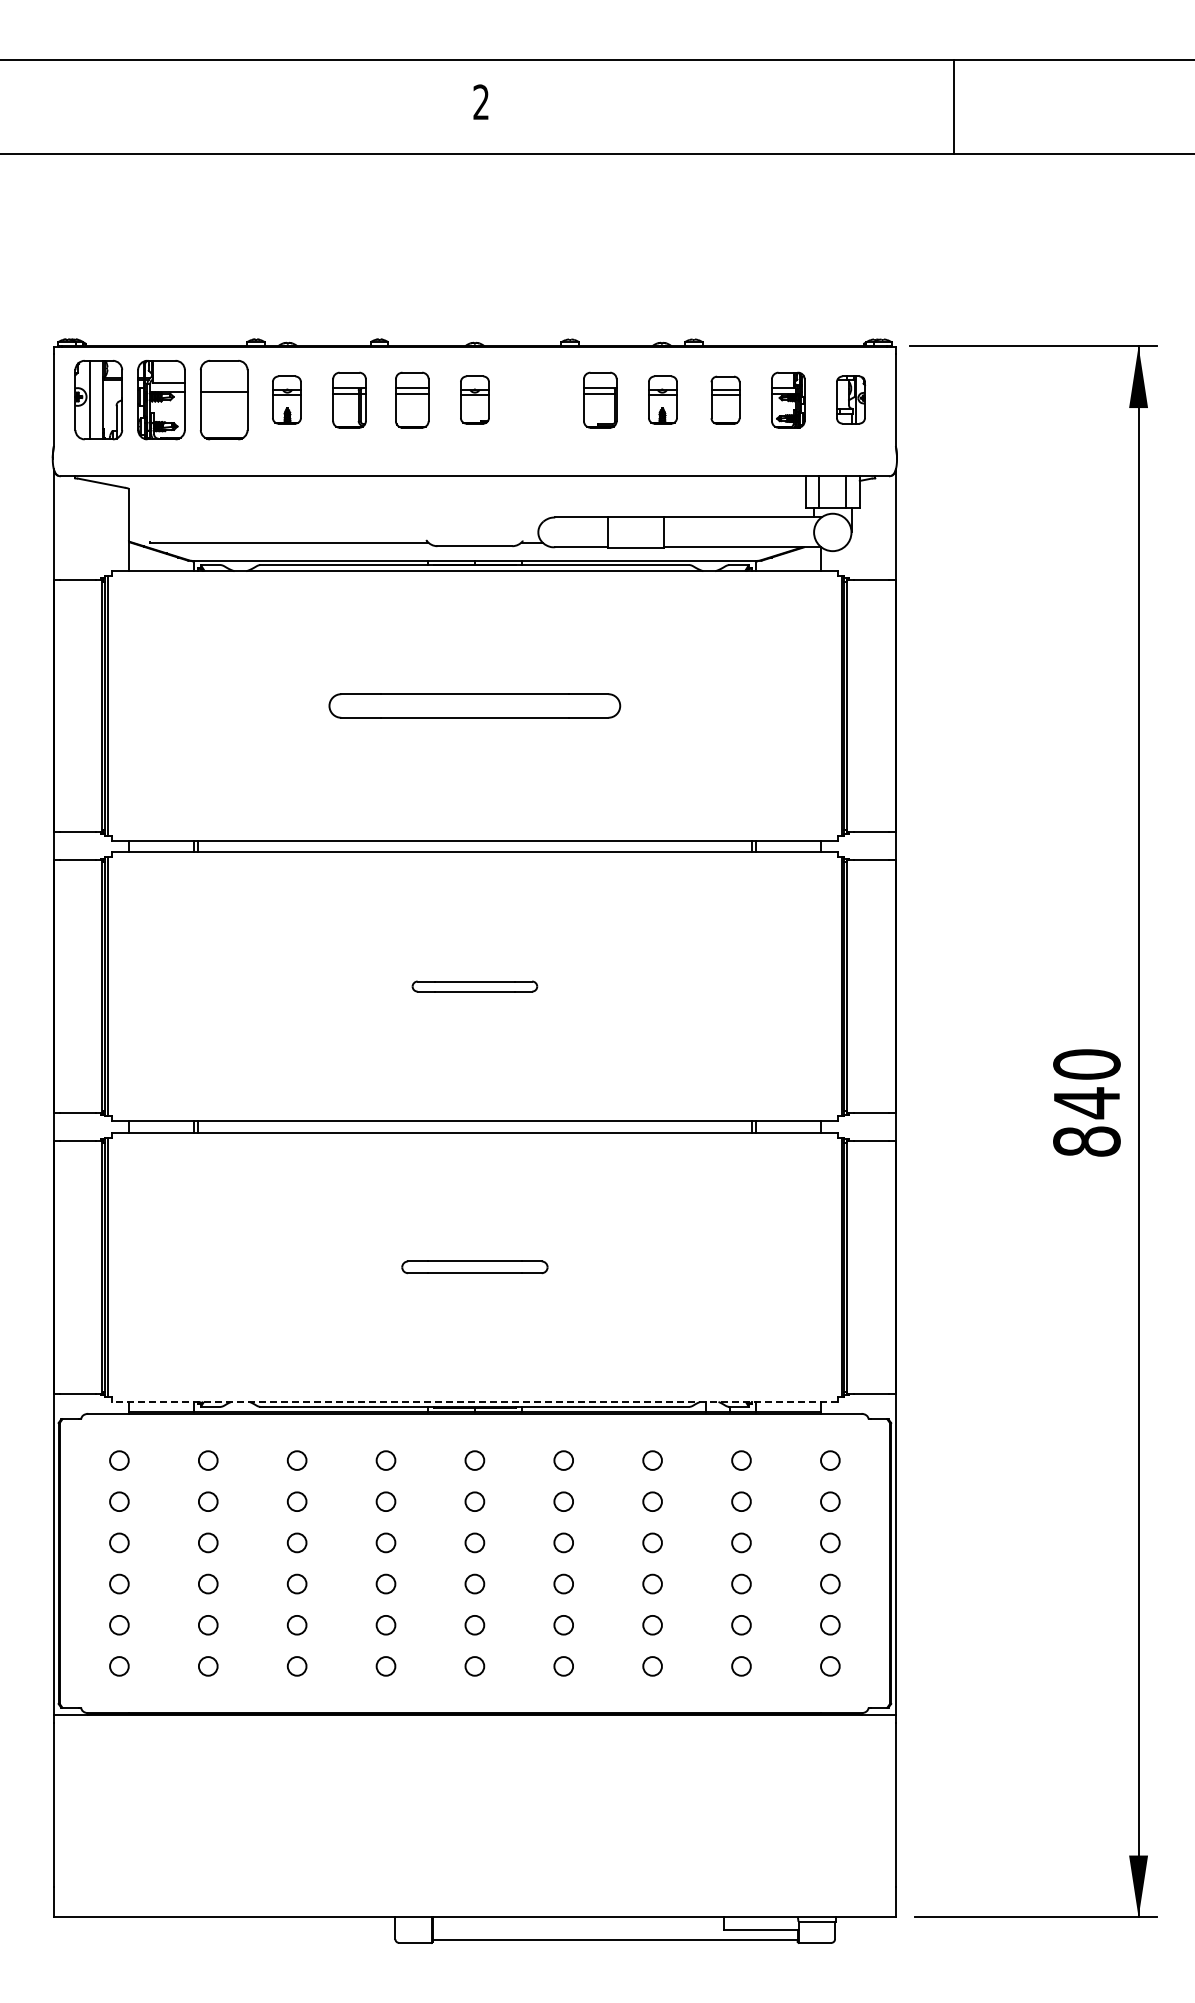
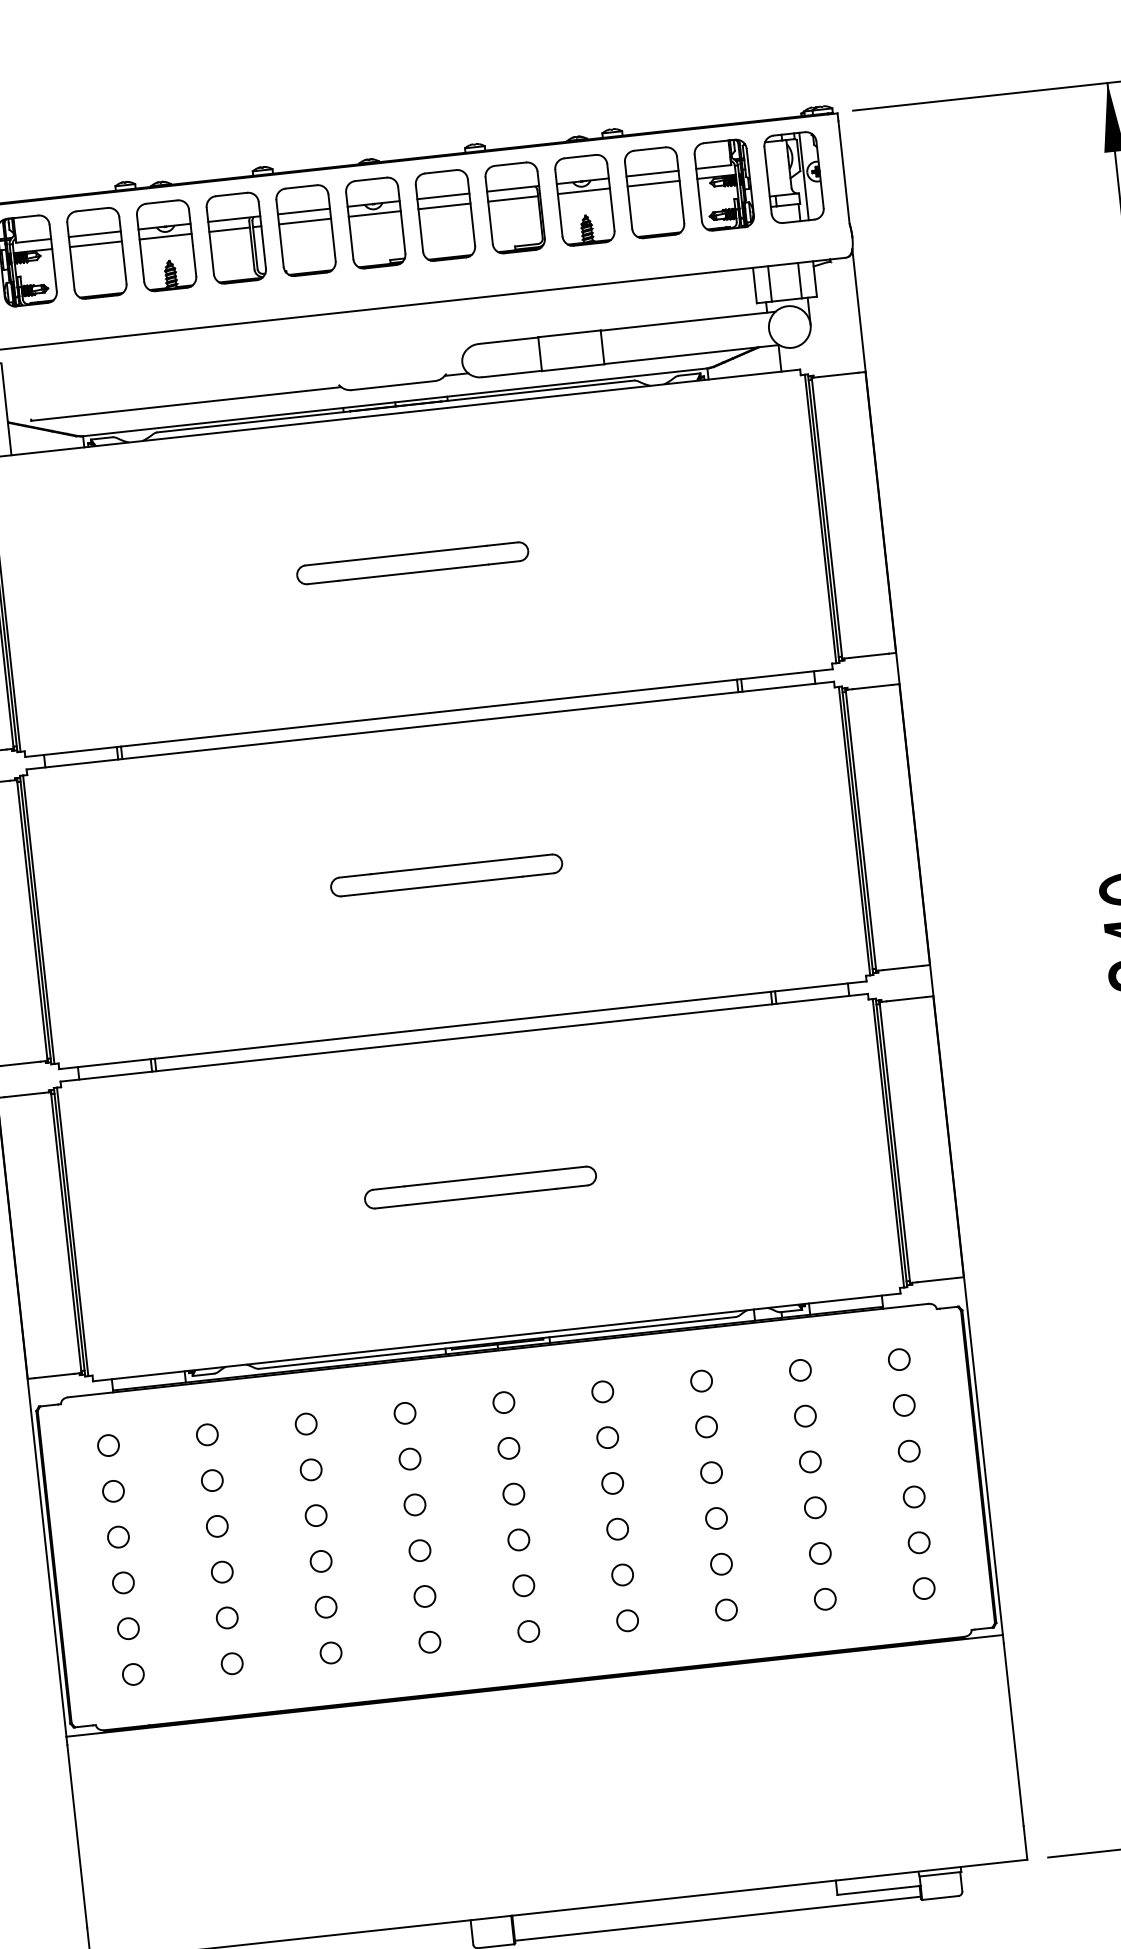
line: (223, 382) -> (94, 233), added
part: (286, 399) -> (166, 245), size x1.67
part: (474, 399) -> (375, 222), size x1.67
part: (662, 399) -> (584, 199), size x1.67
part: (850, 399) -> (793, 177), size x1.67
part: (349, 400) -> (236, 238), size x1.43
part: (412, 400) -> (306, 231), size x1.43
part: (537, 400) -> (445, 215), added
part: (600, 400) -> (515, 208), size x1.43
part: (725, 400) -> (654, 193), size x1.67
part: (788, 400) -> (724, 185), size x1.43
part: (474, 705) -> (412, 562), size x0.71
part: (474, 986) -> (446, 875), size x1.67
part: (474, 1267) -> (480, 1187), size x1.43
line: (474, 1401) -> (496, 1336), dashed -> solid

